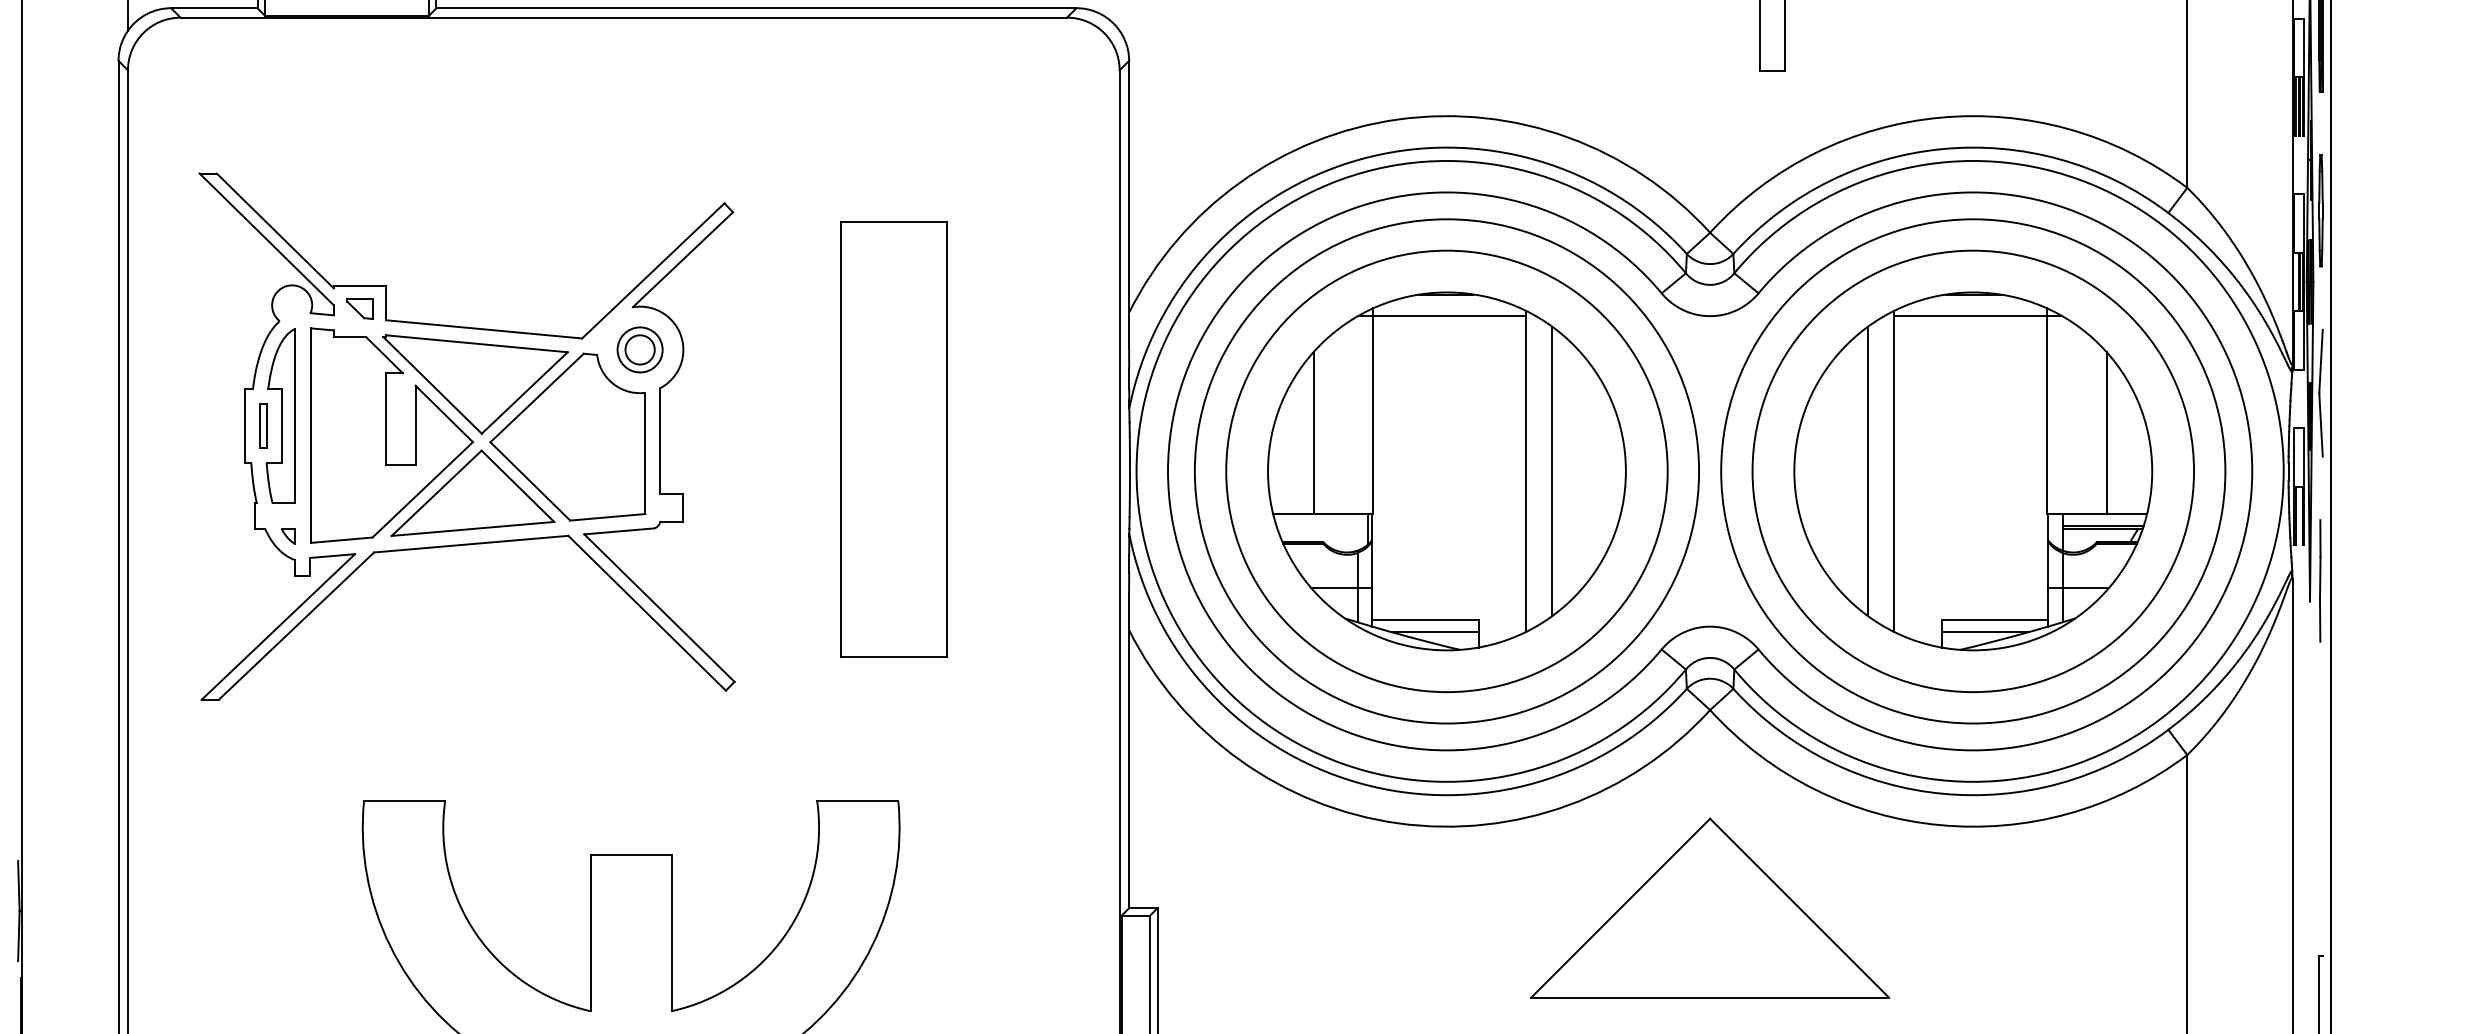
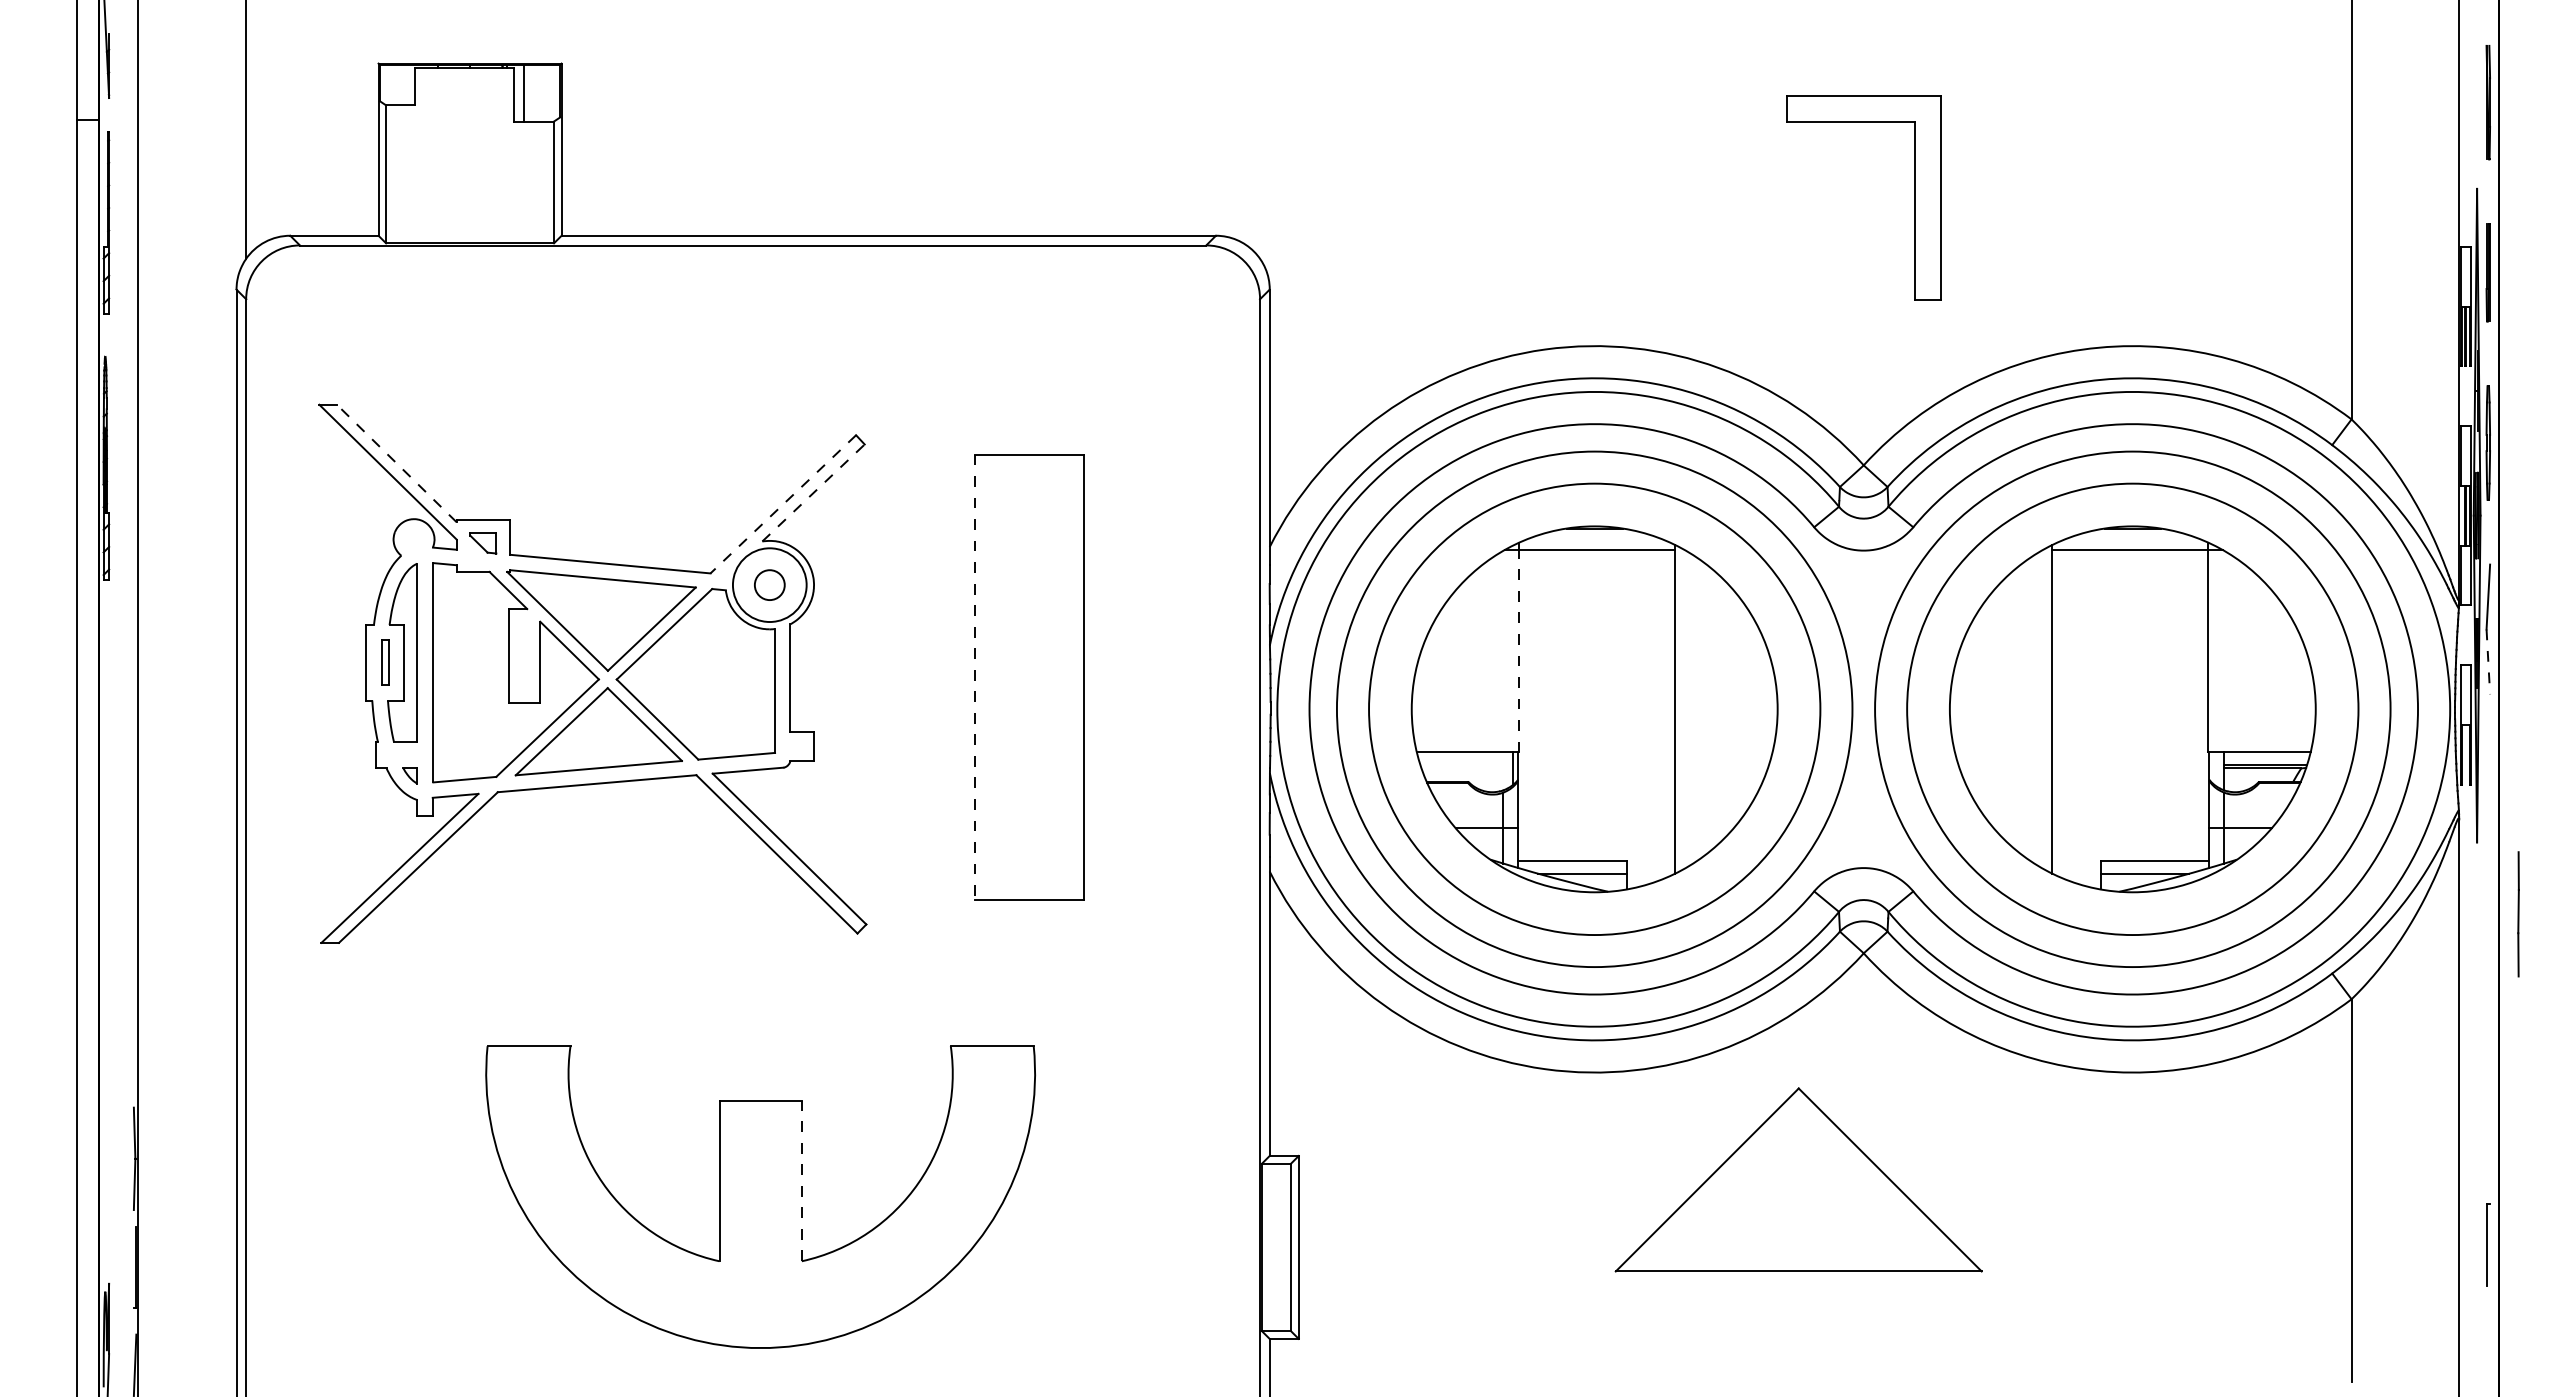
line: (275, 230) -> (396, 463), solid -> dashed
line: (682, 259) -> (813, 492), solid -> dashed
line: (652, 271) -> (782, 504), solid -> dashed
circle: (639, 350) -> (769, 585), size x1.6
line: (1373, 413) -> (1519, 650), solid -> dashed
line: (2321, 425) -> (2488, 662), solid -> dashed
line: (1313, 432) -> (1458, 669), removed
line: (2106, 432) -> (2269, 669), removed
line: (841, 440) -> (975, 677), solid -> dashed
line: (1552, 471) -> (1702, 709), removed
line: (1868, 471) -> (2025, 709), removed
line: (2320, 581) -> (2518, 914), moved
part: (1709, 907) -> (1798, 1179), moved
line: (671, 932) -> (801, 1180), solid -> dashed

